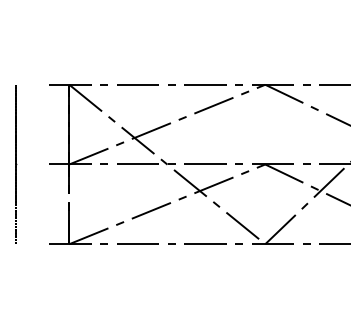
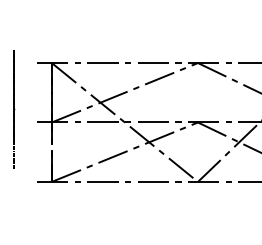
line: (16, 164) -> (14, 109), moved

